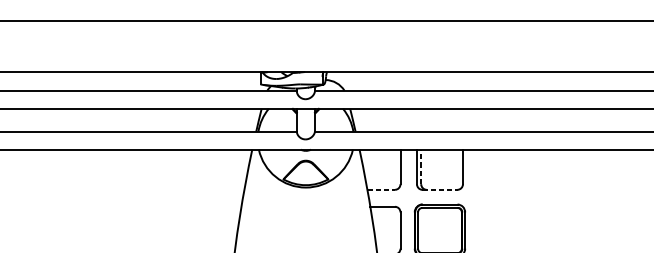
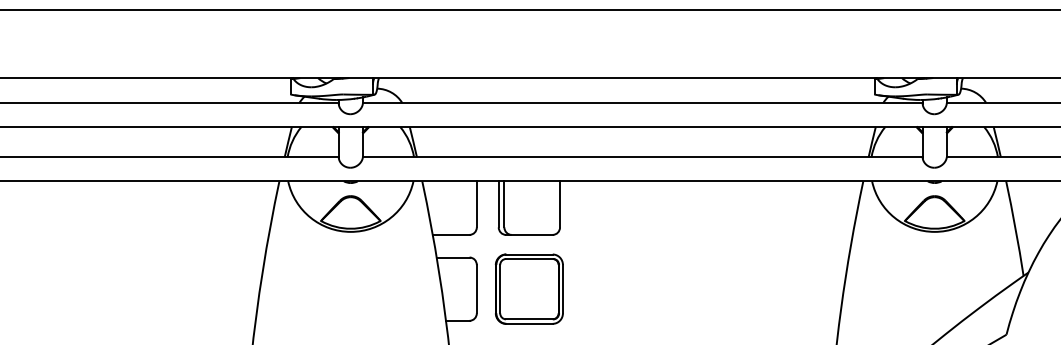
line: (421, 166) -> (504, 204), dashed -> solid
line: (381, 189) -> (451, 234), dashed -> solid
line: (440, 189) -> (529, 234), dashed -> solid

